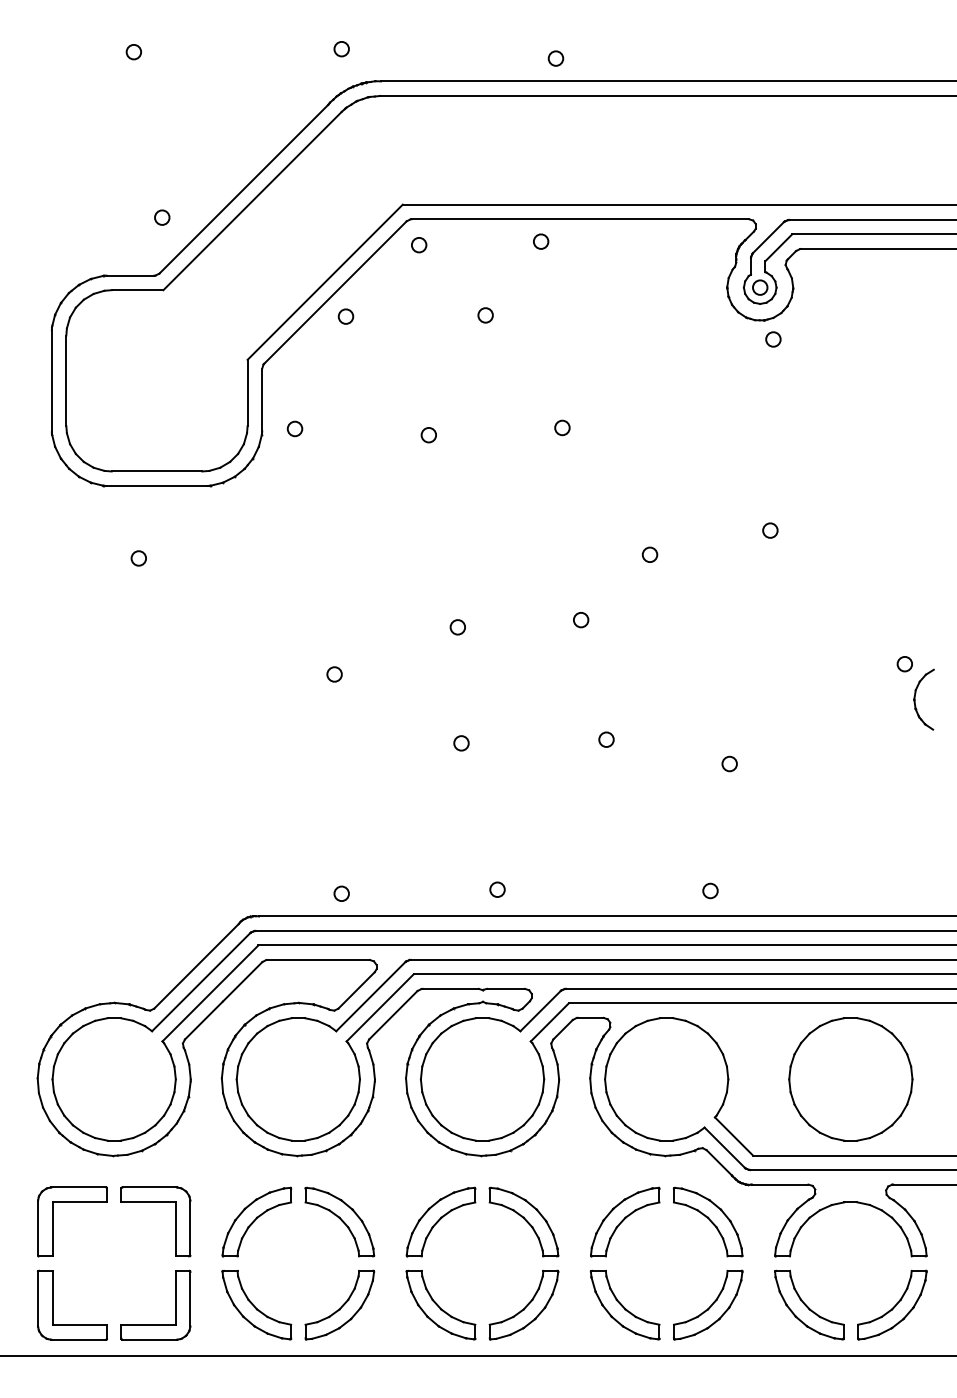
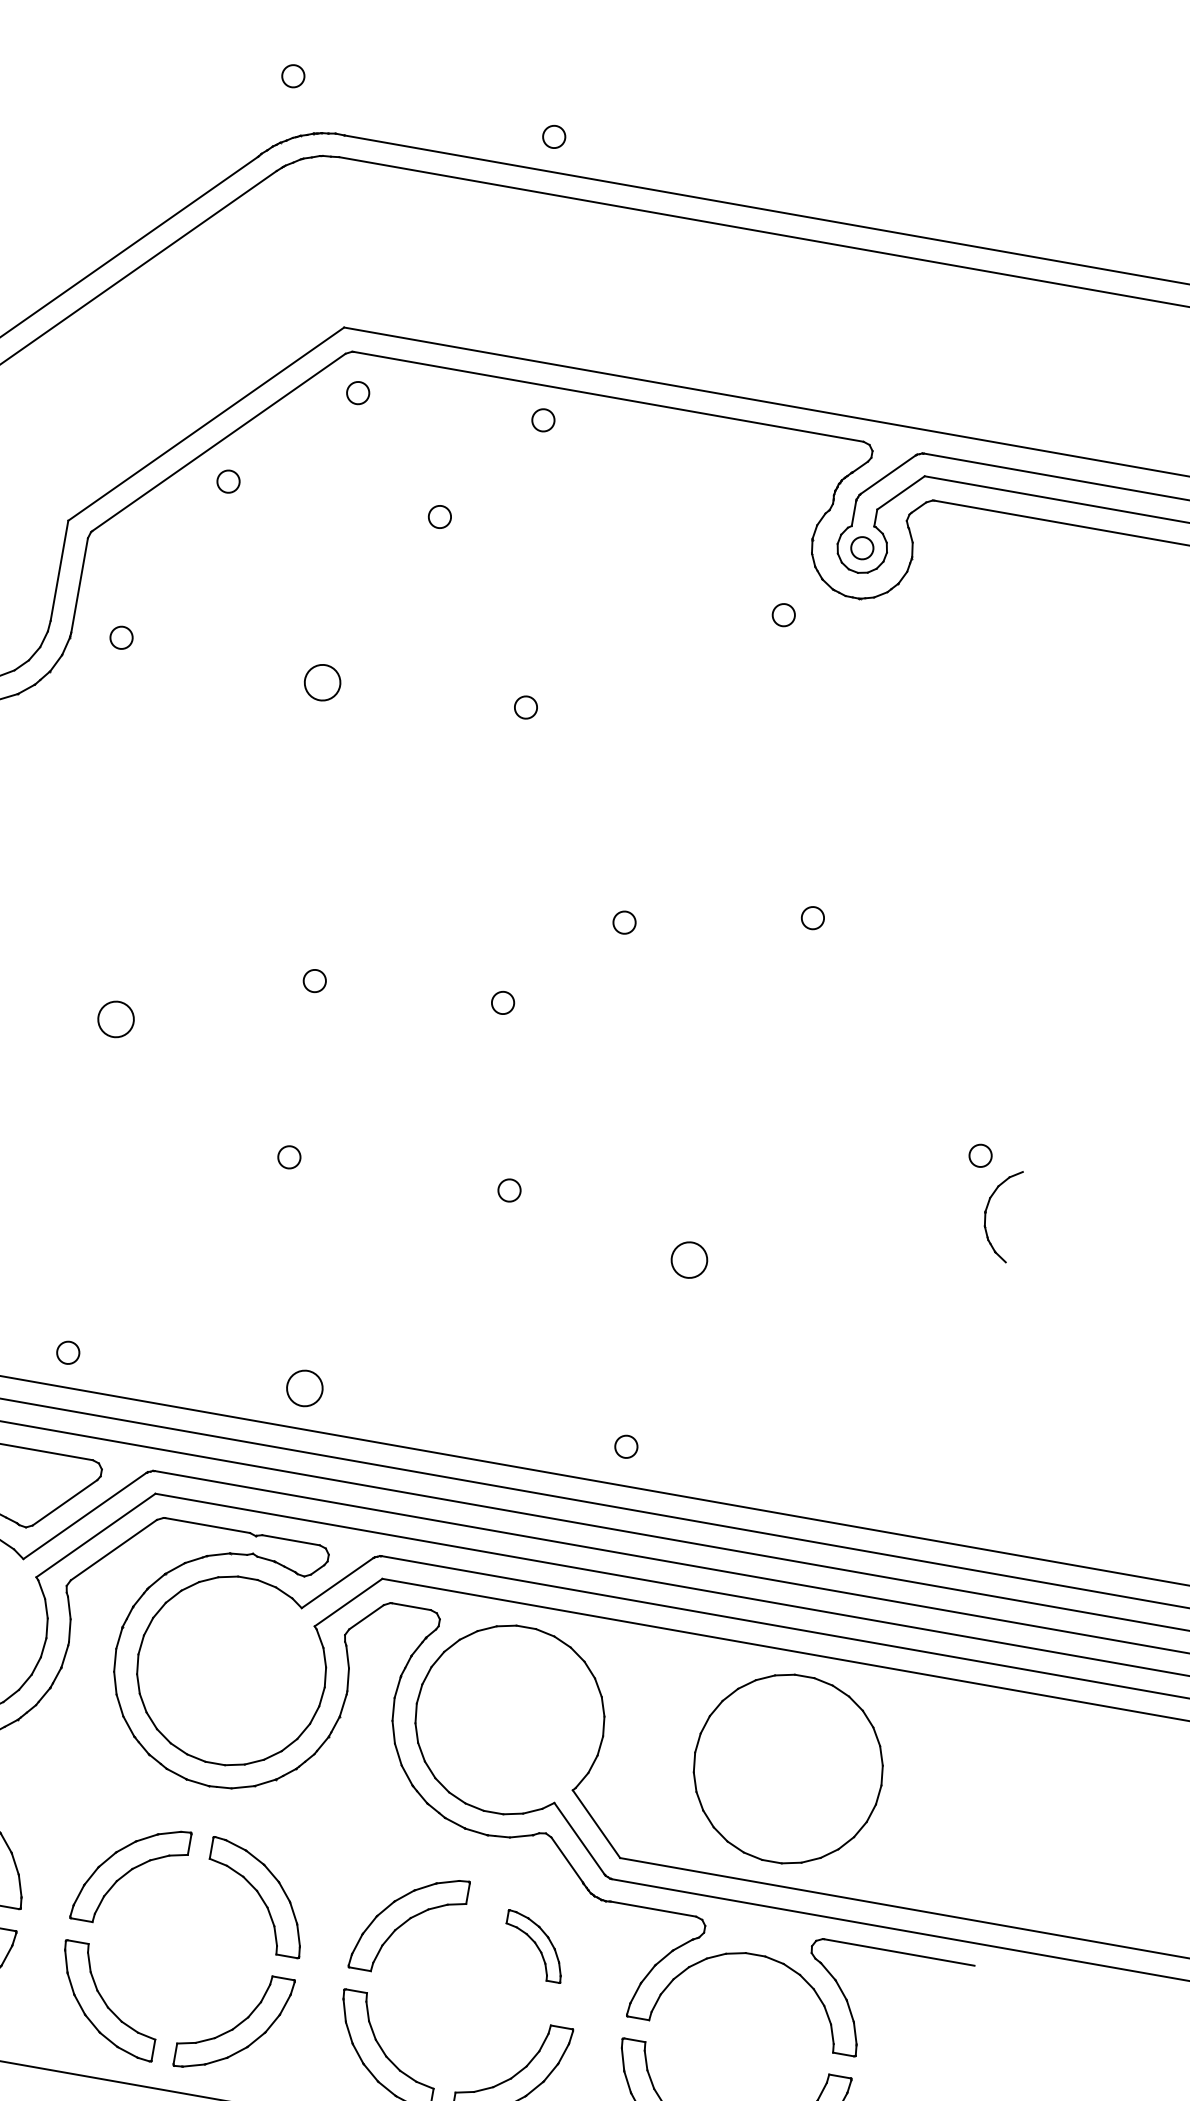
circle: (555, 58) -> (553, 136), moved
circle: (773, 339) -> (783, 615), moved
circle: (428, 435) -> (321, 683), size x1.6
circle: (334, 674) -> (115, 1019), size x1.6
circle: (729, 763) -> (689, 1259), size x1.6
circle: (497, 889) -> (304, 1387), size x1.6
part: (707, 1221) -> (533, 1945), size x0.6

